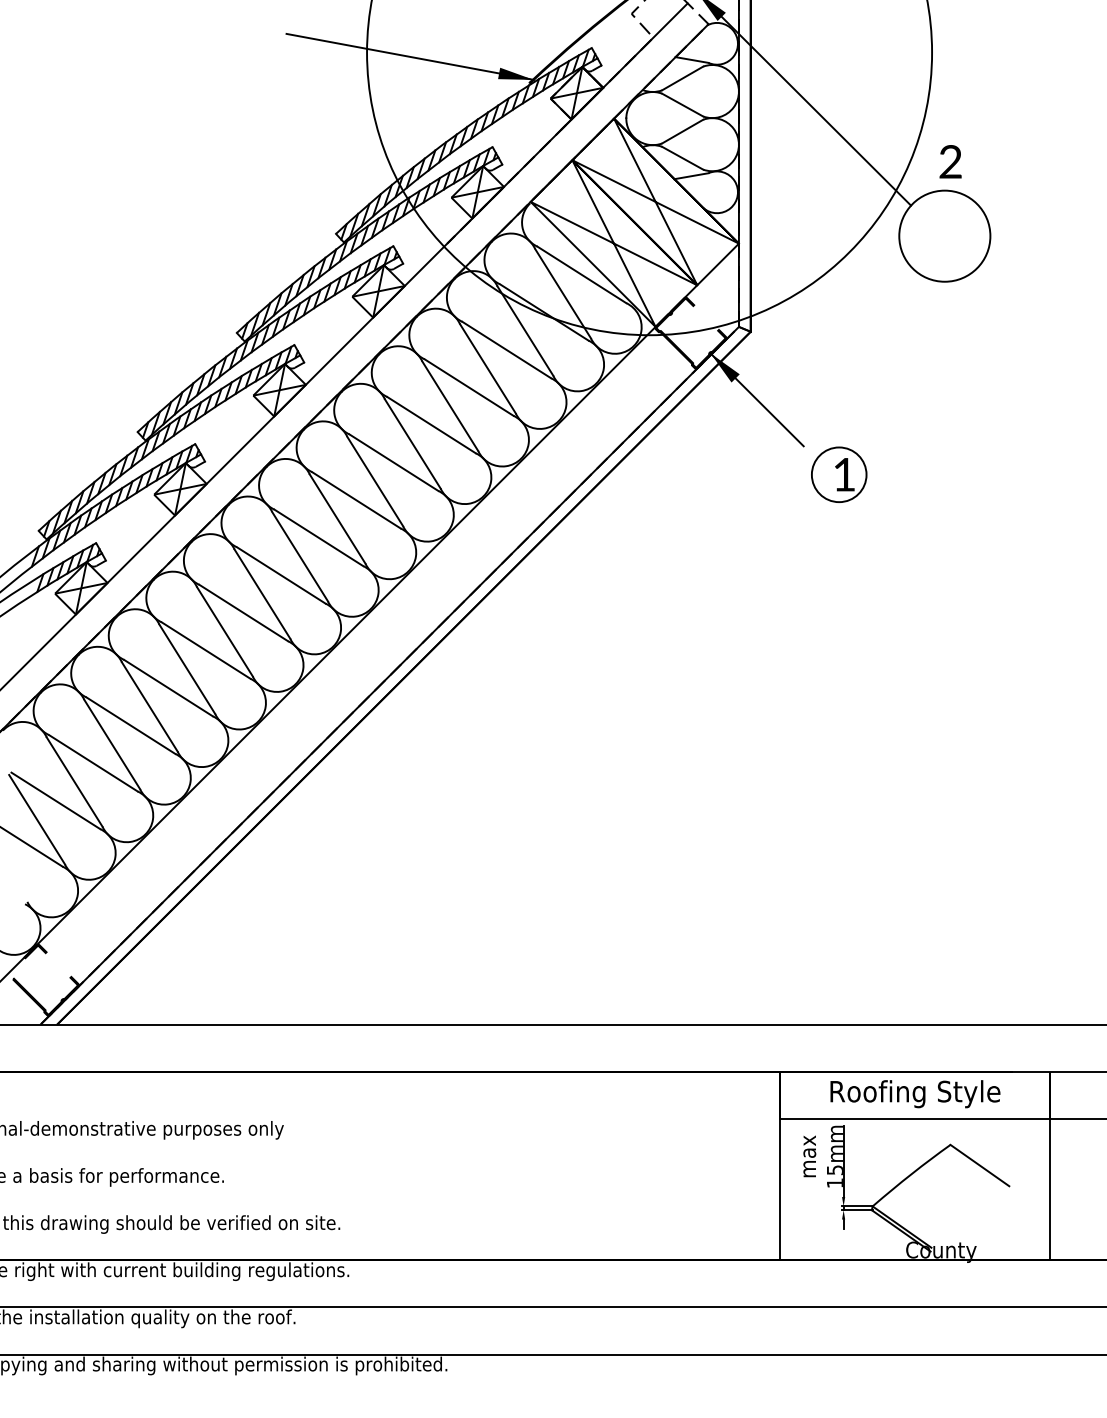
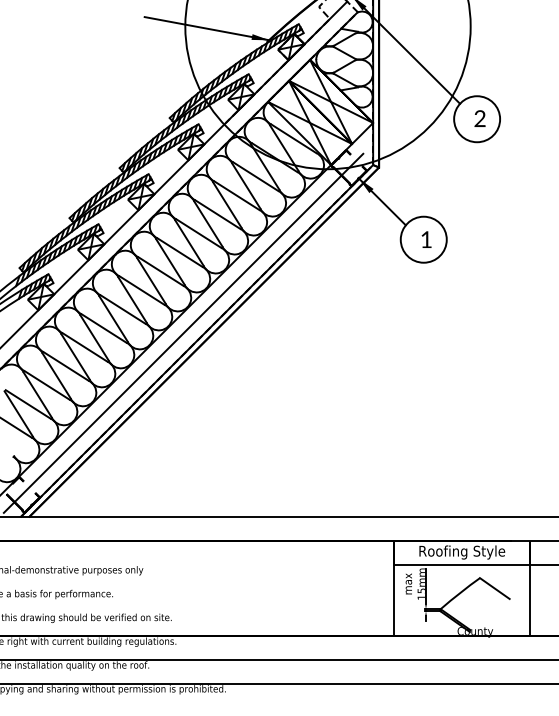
text: (949, 161) -> (479, 118), moved
circle: (838, 474) -> (423, 239), size x1.67
line: (363, 658) -> (183, 332), added

